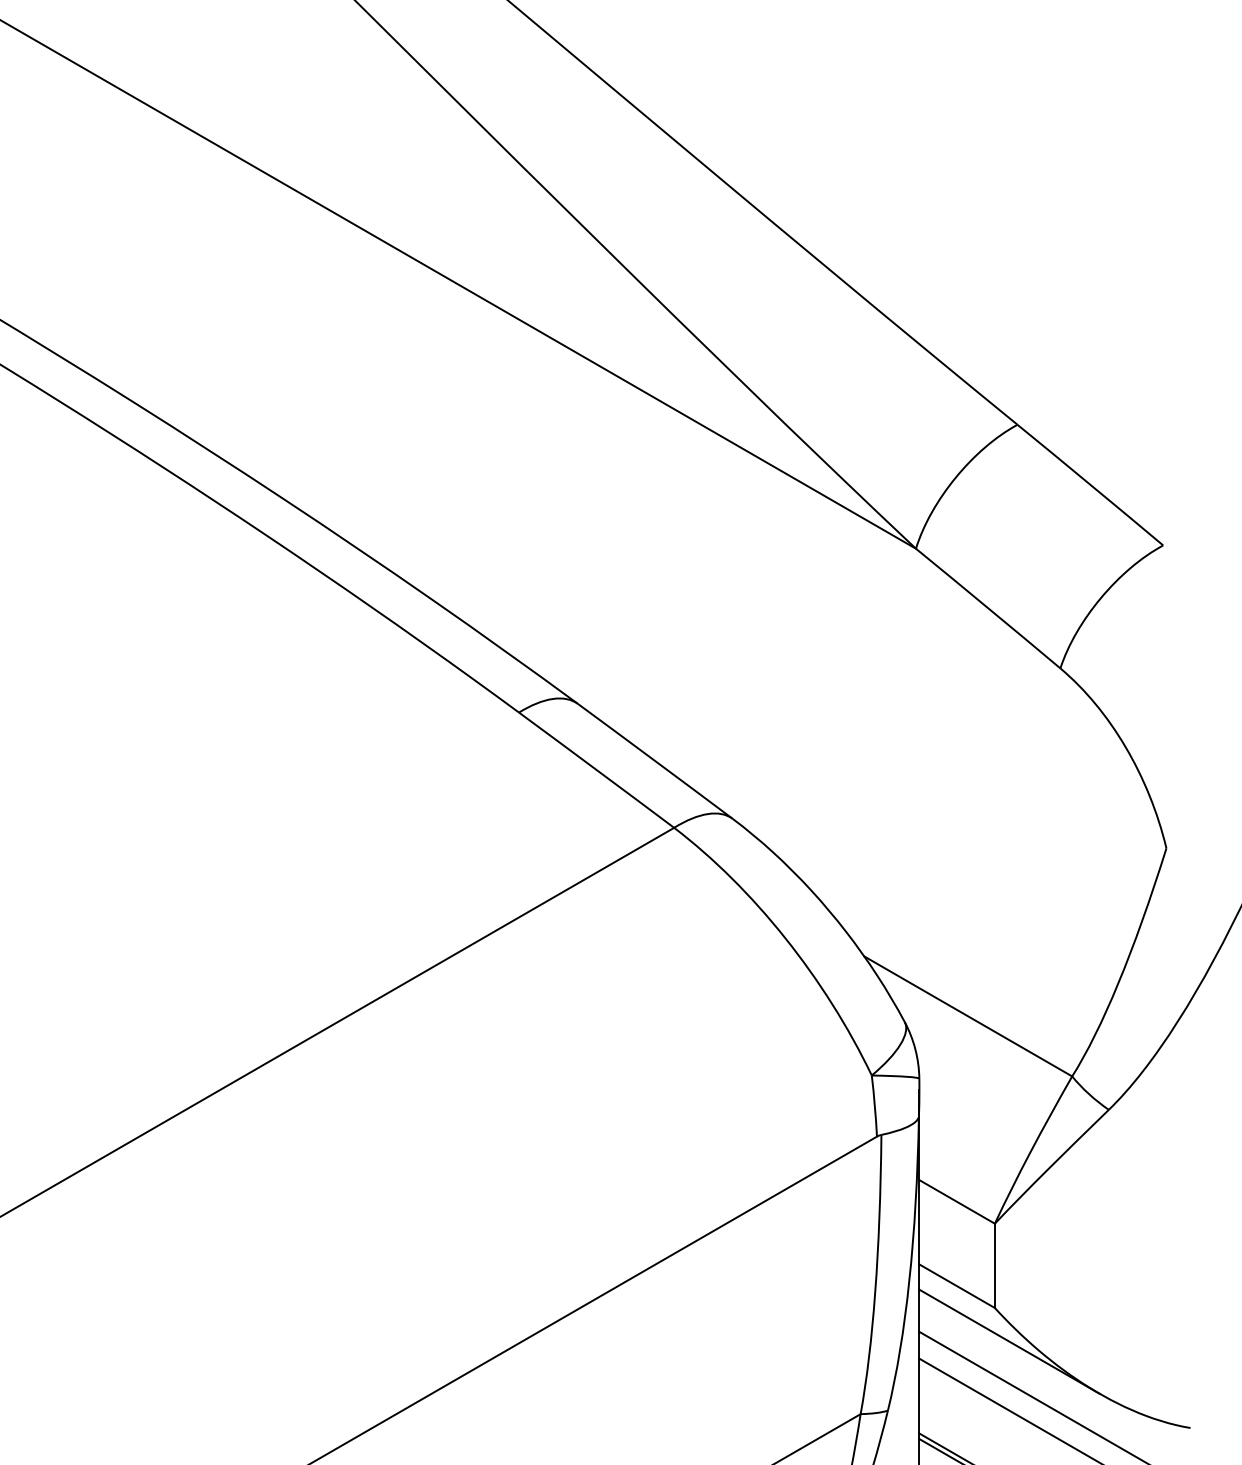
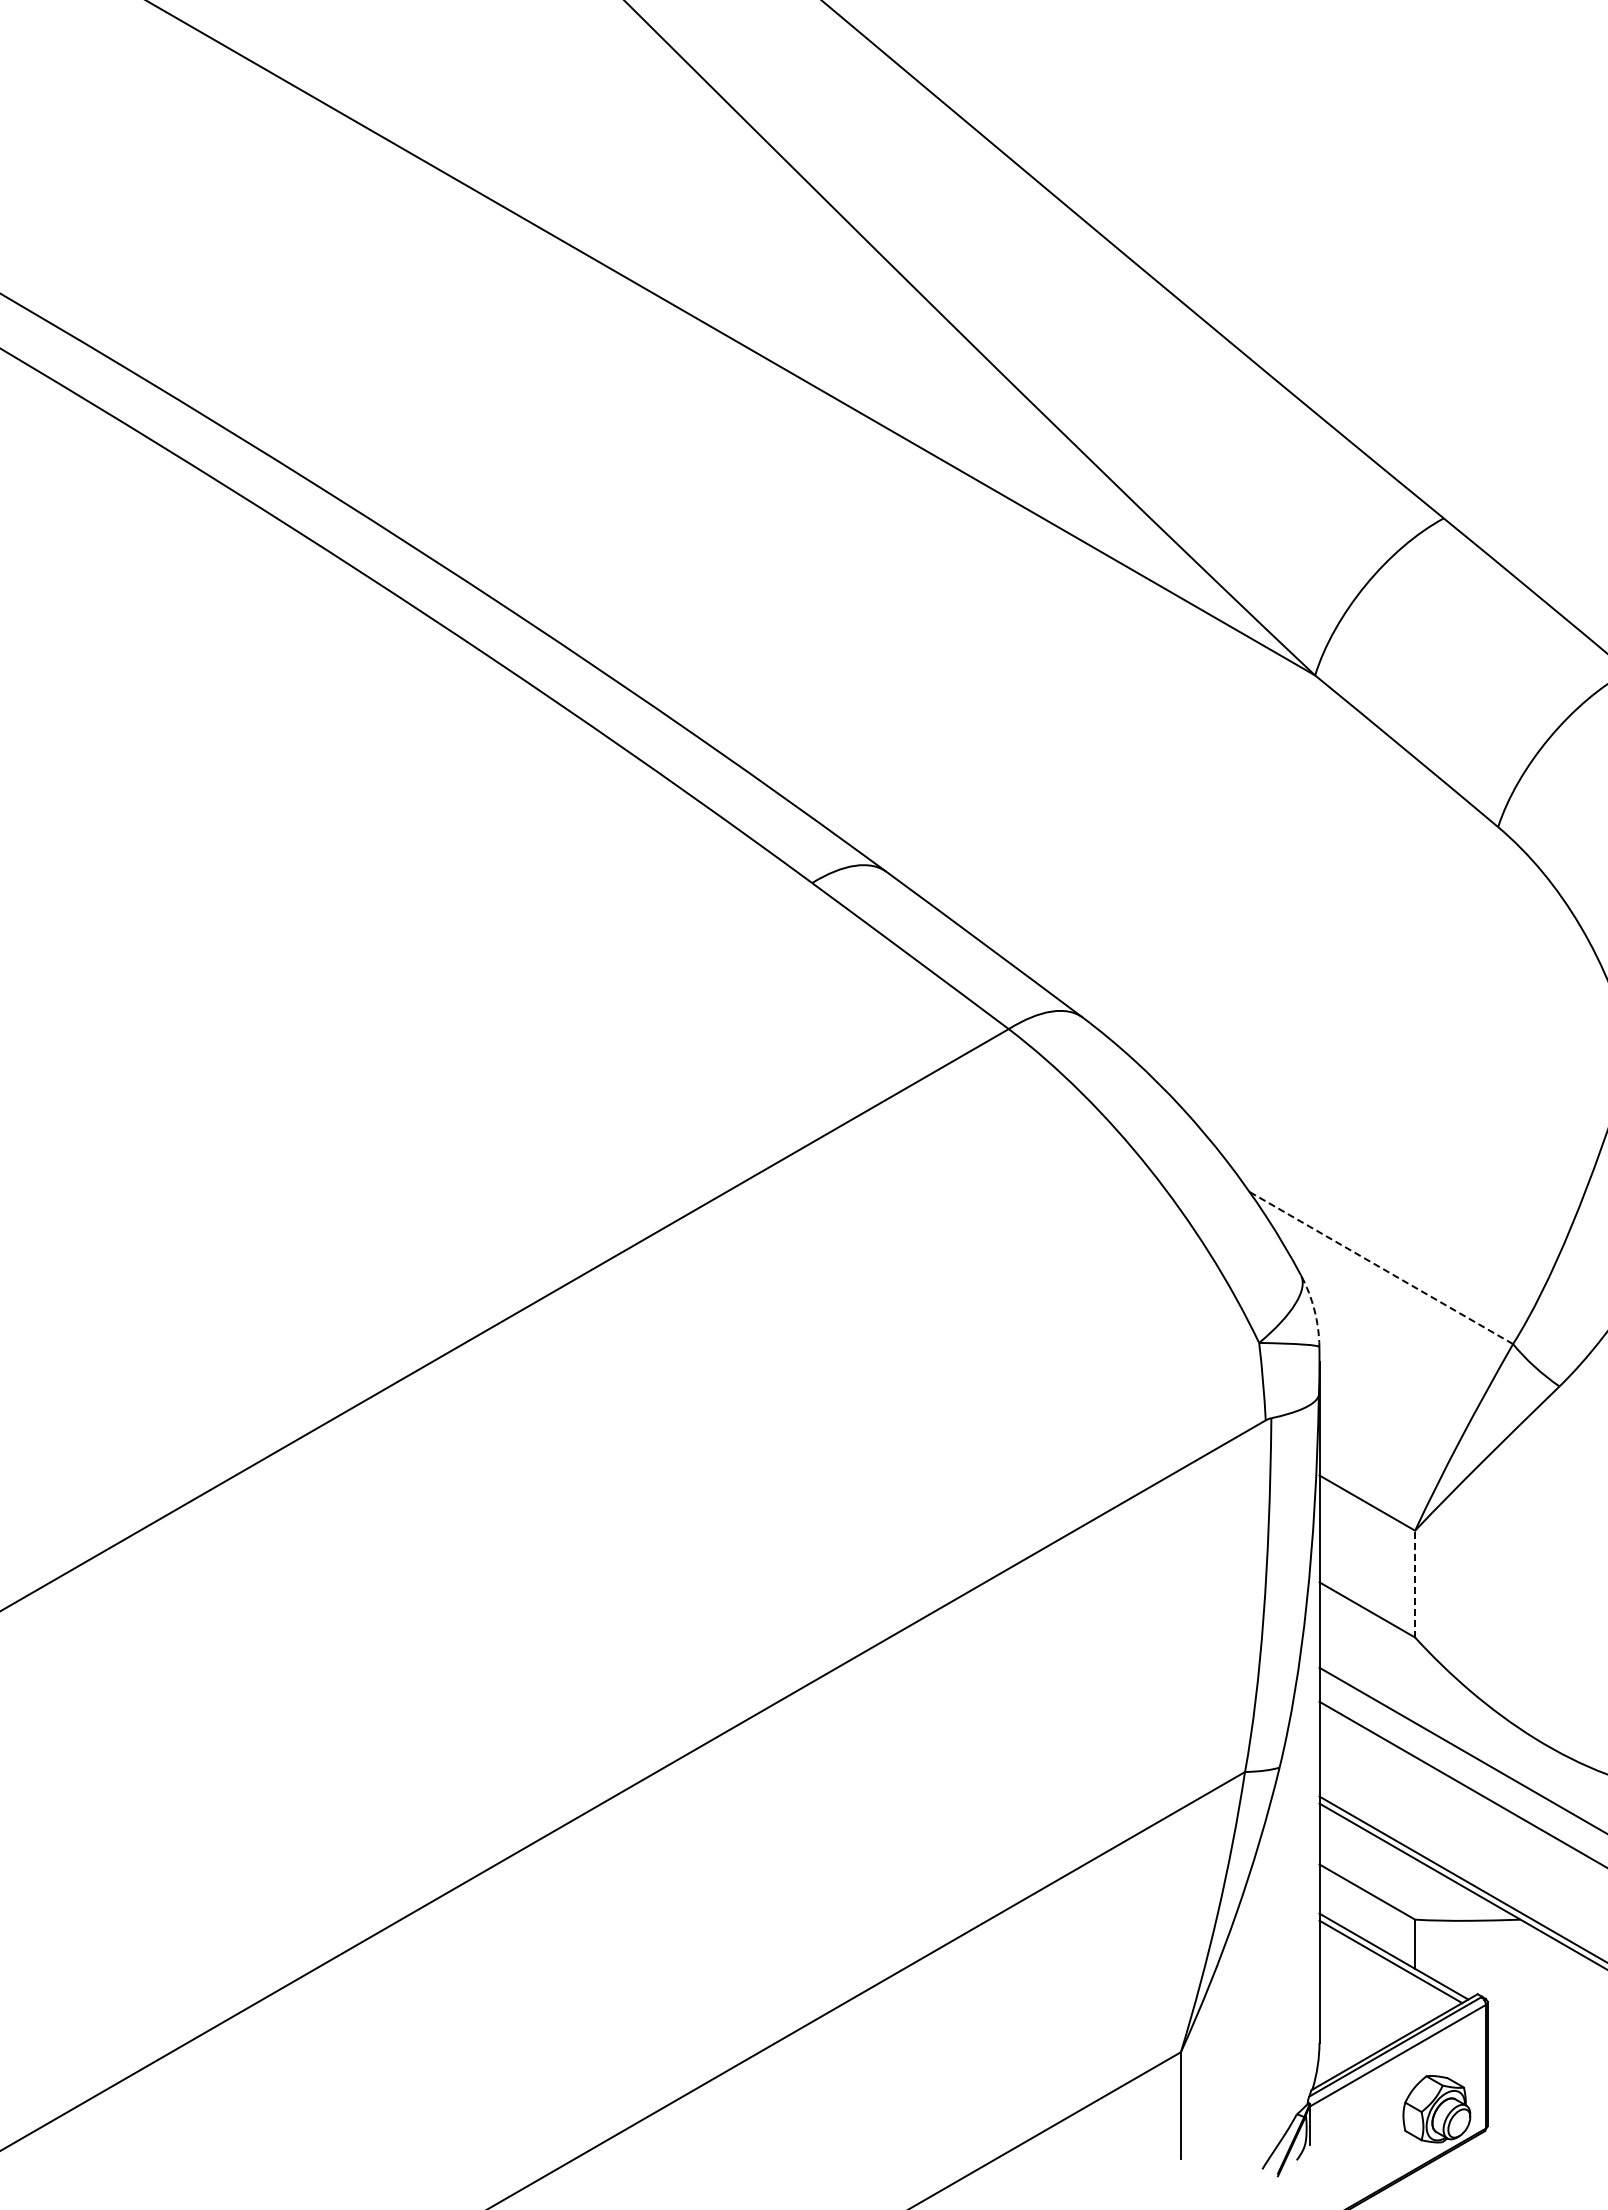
line: (967, 1015) -> (1380, 1267), solid -> dashed
arc: (915, 1049) -> (1314, 1310), solid -> dashed
line: (995, 1265) -> (1415, 1583), solid -> dashed
line: (1009, 1341) -> (1433, 1679), removed

